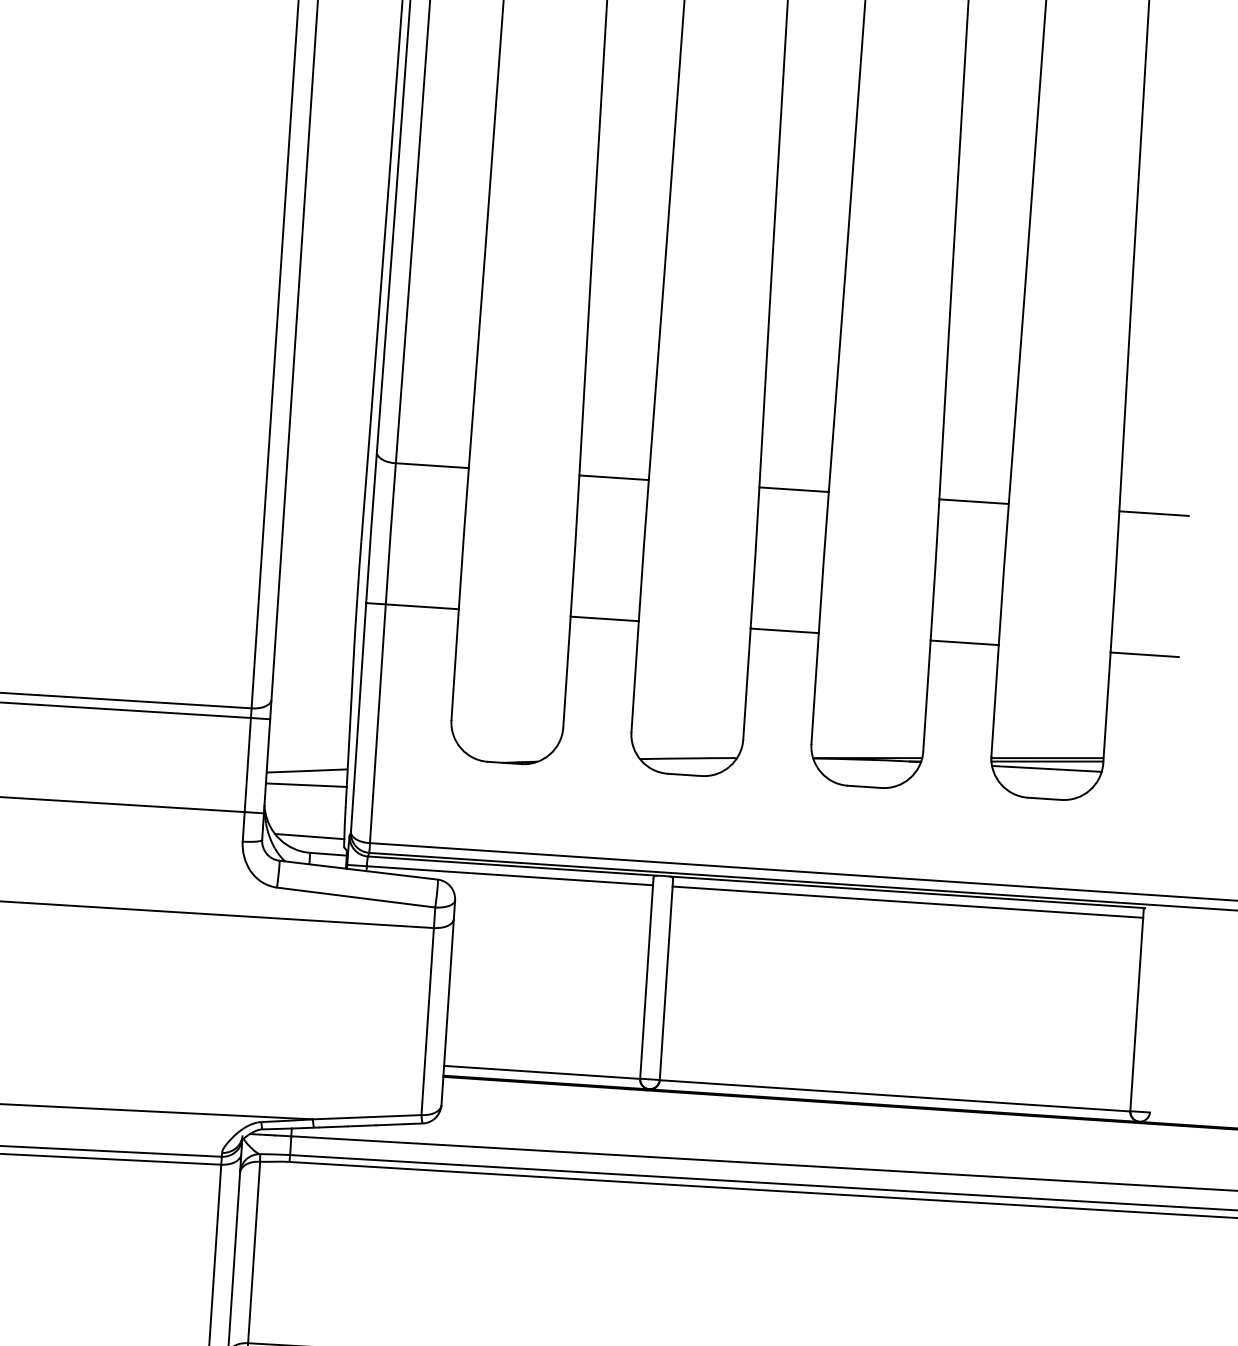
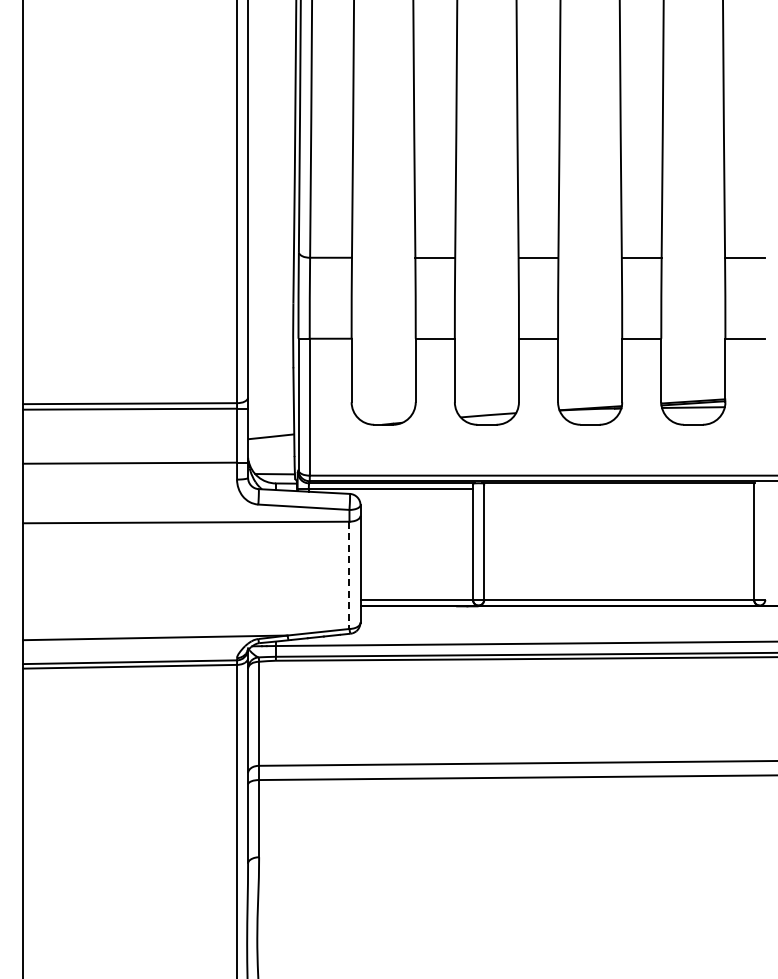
line: (306, 784) -> (271, 444), removed
line: (908, 901) -> (619, 488), removed
line: (427, 1021) -> (349, 575), solid -> dashed

